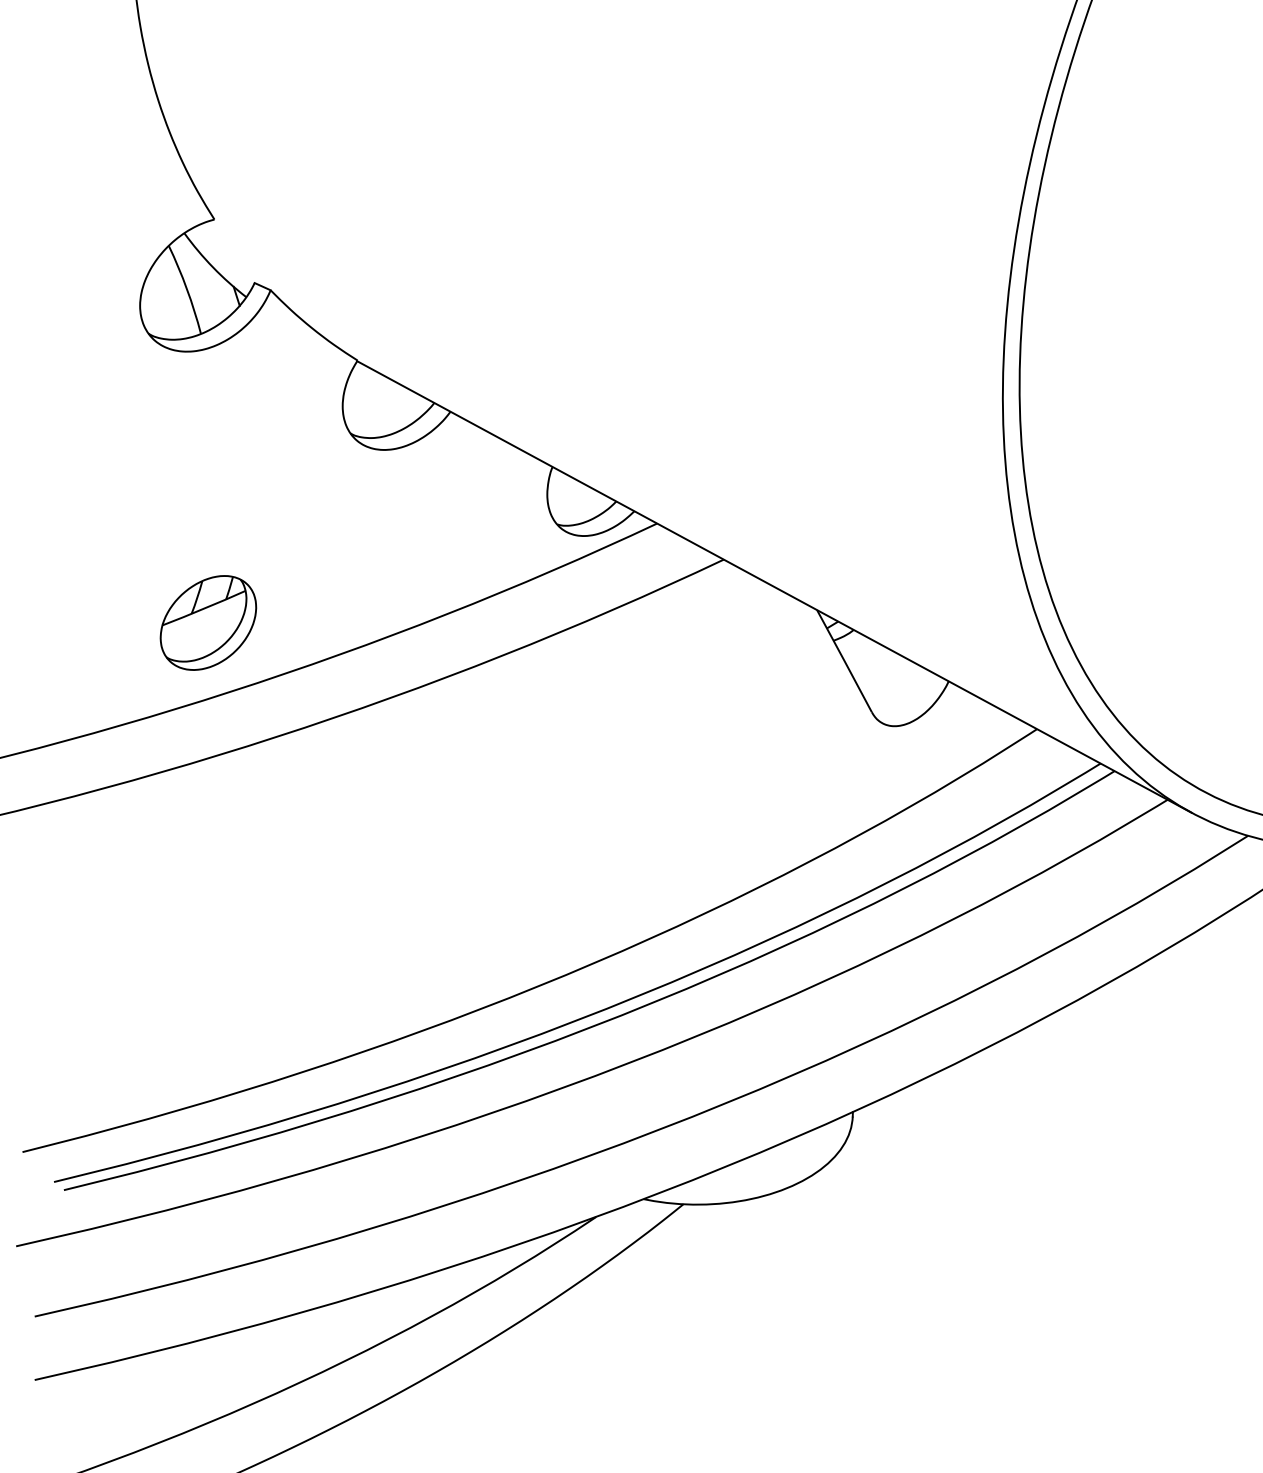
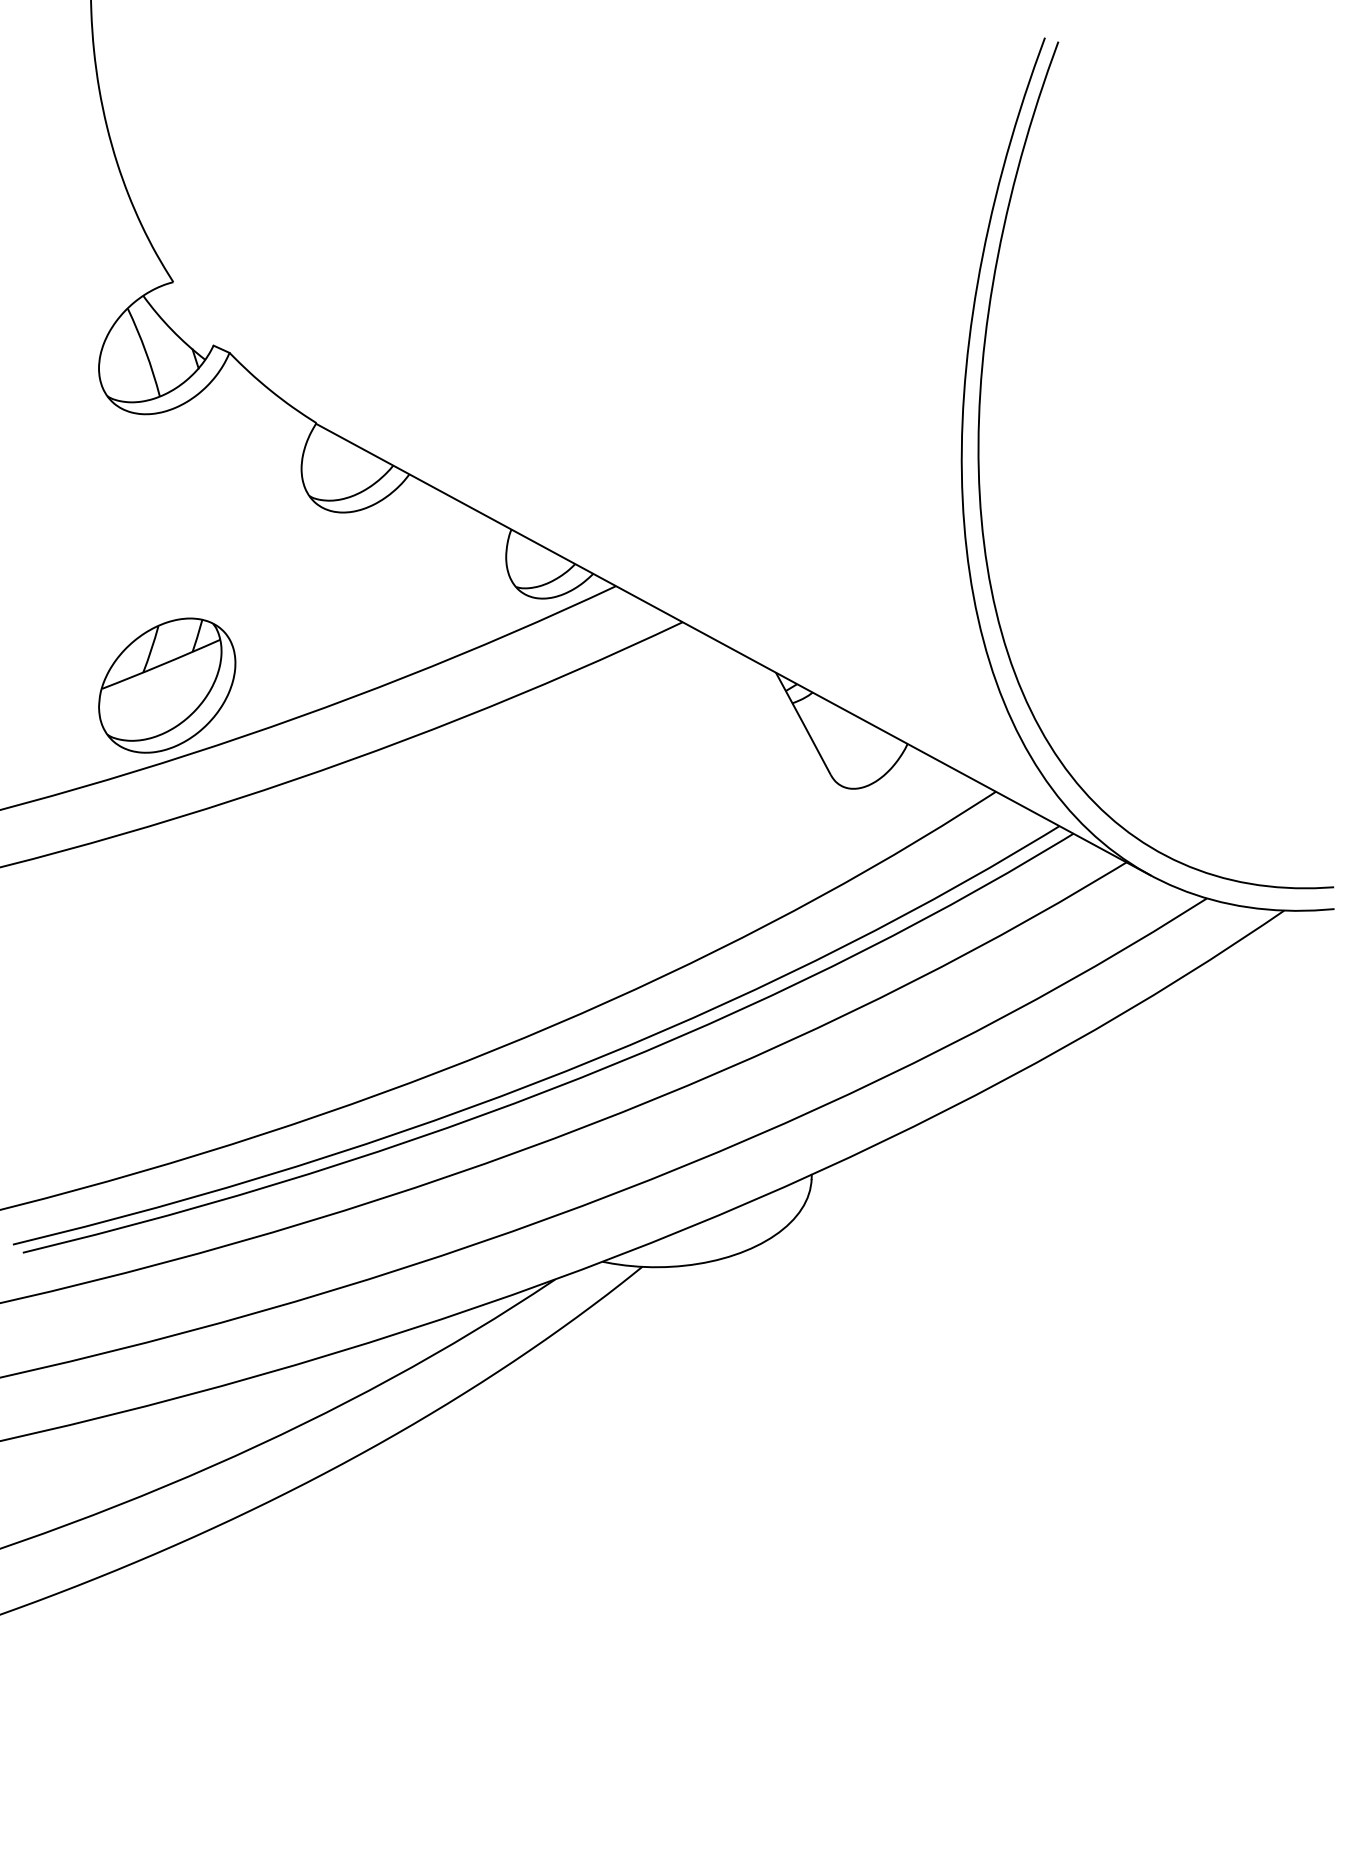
part: (208, 622) -> (167, 685), size x1.43

